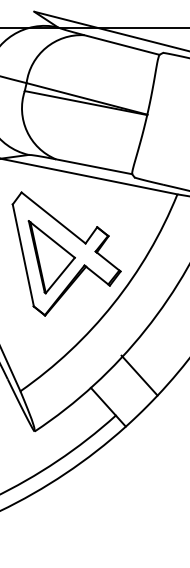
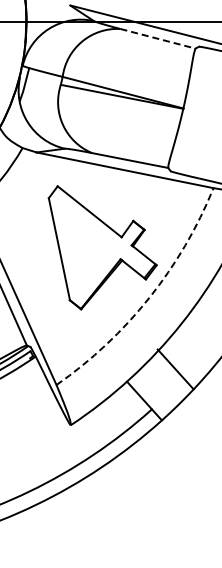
line: (121, 44) -> (157, 38), solid -> dashed
part: (51, 256) -> (87, 250), removed
arc: (113, 303) -> (149, 297), solid -> dashed

